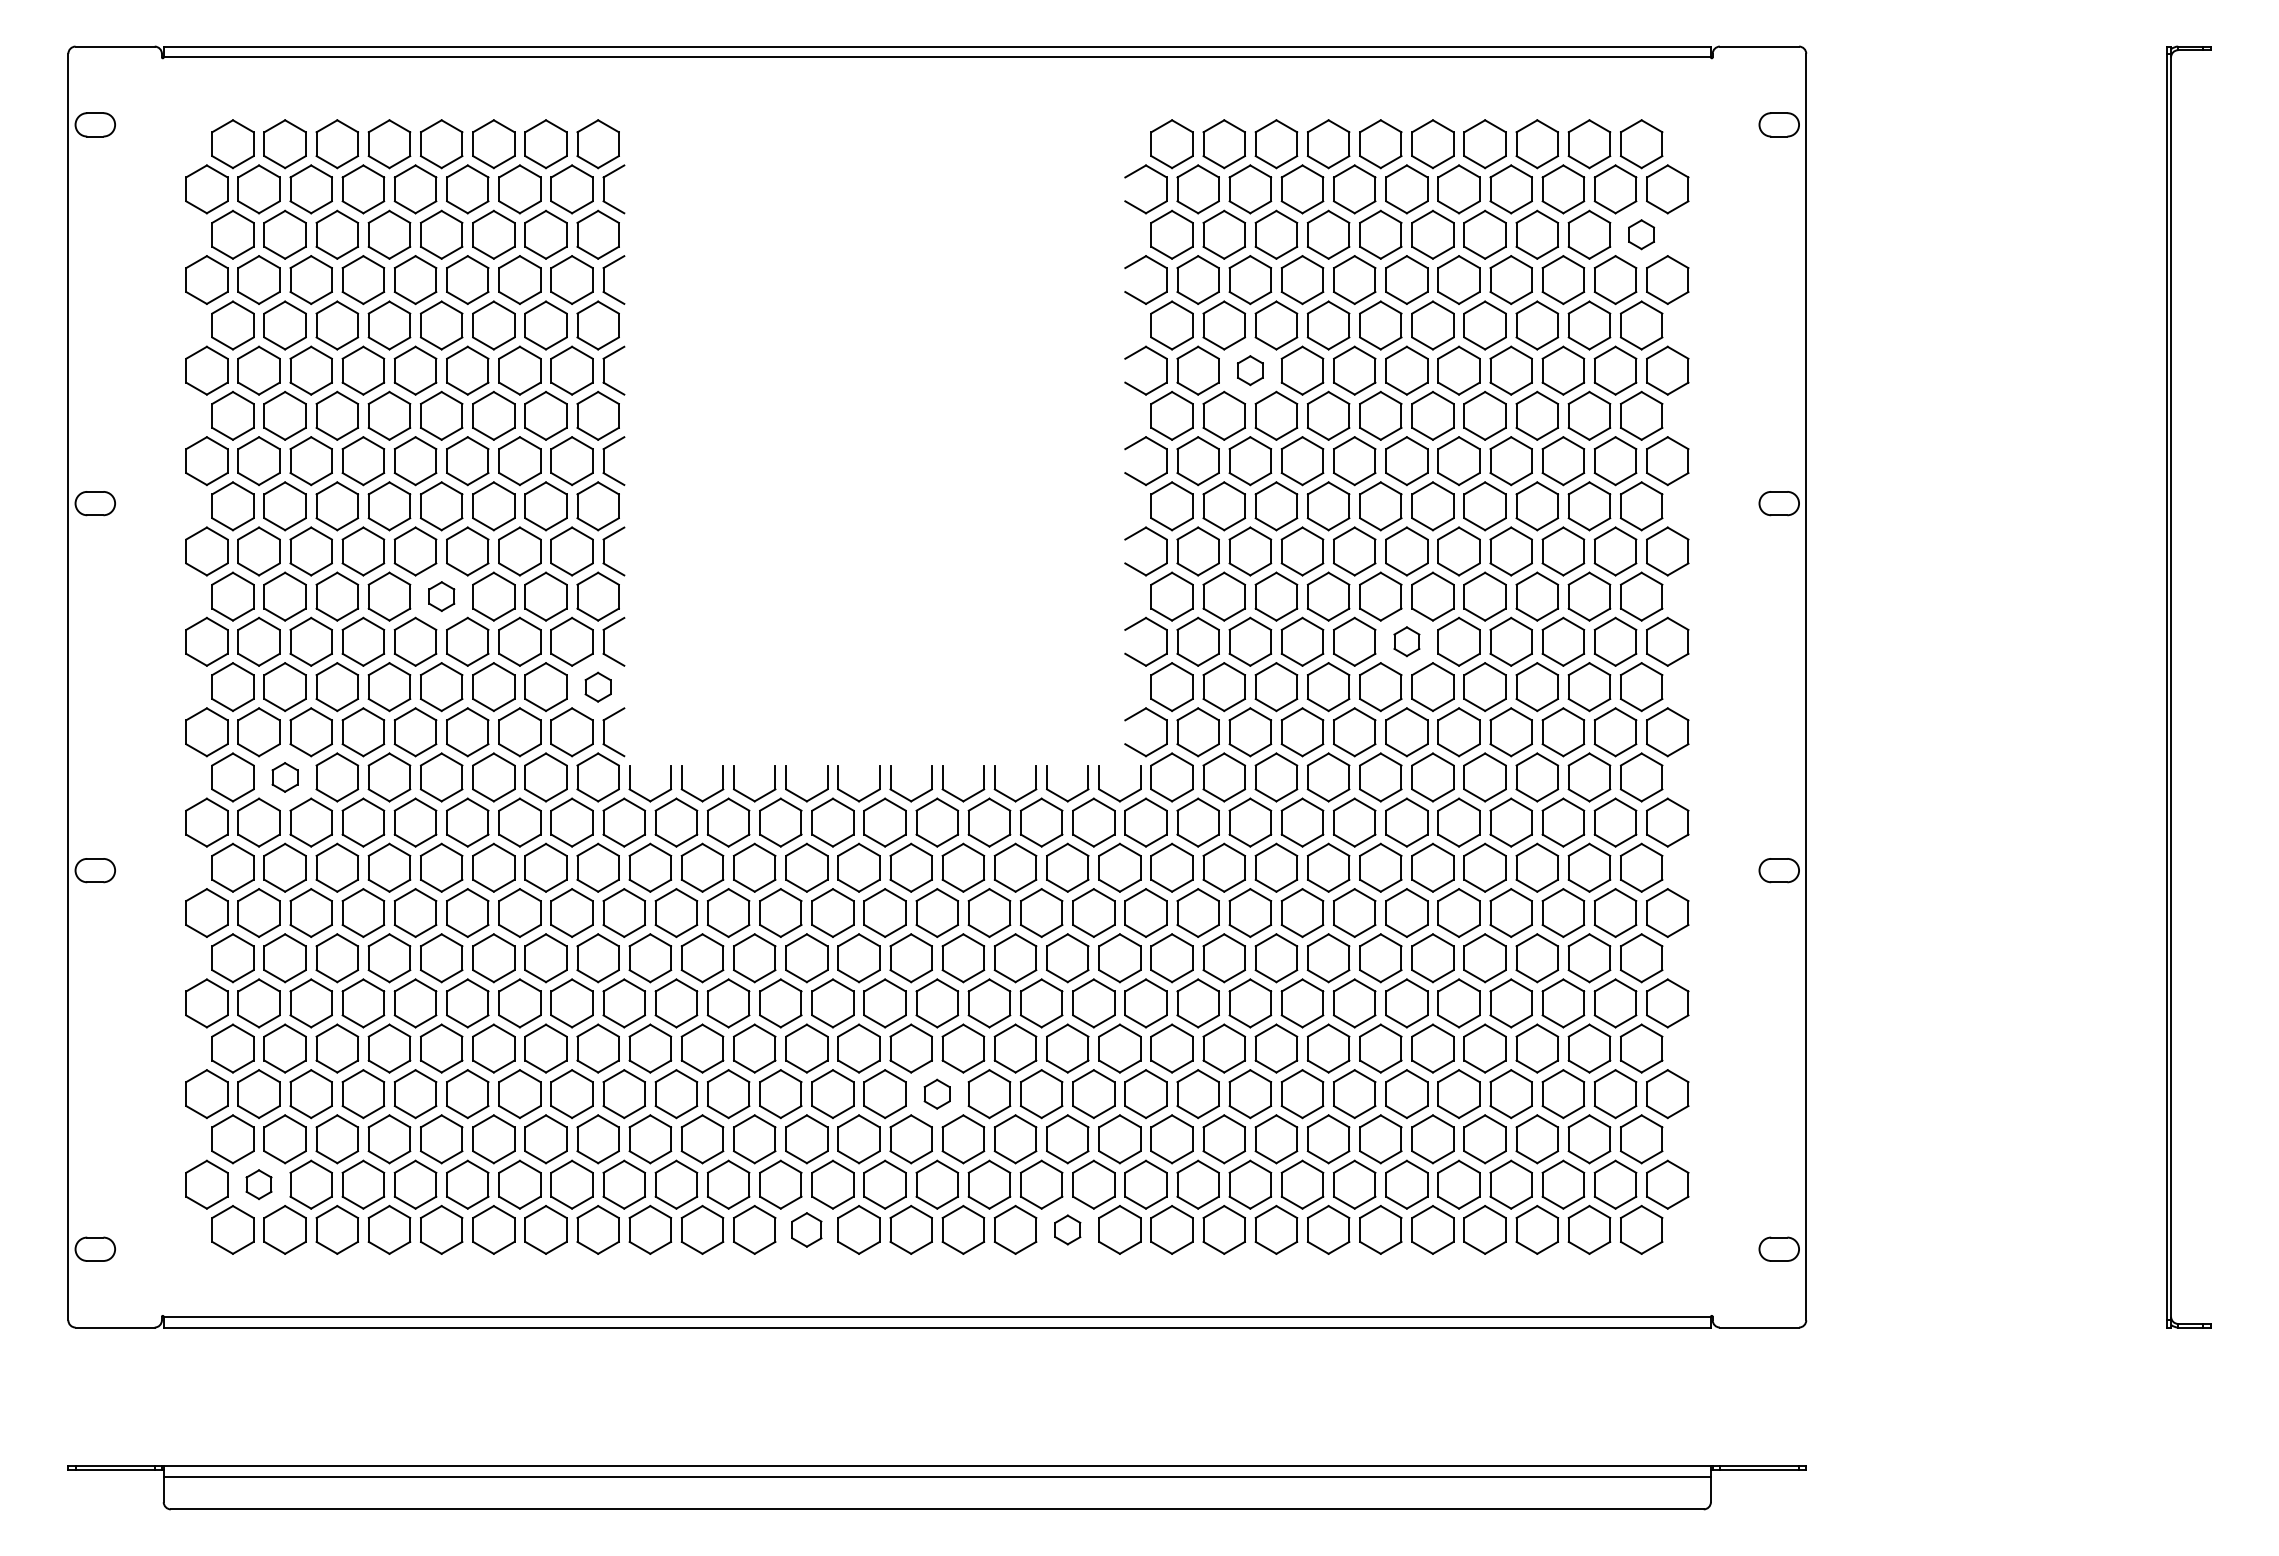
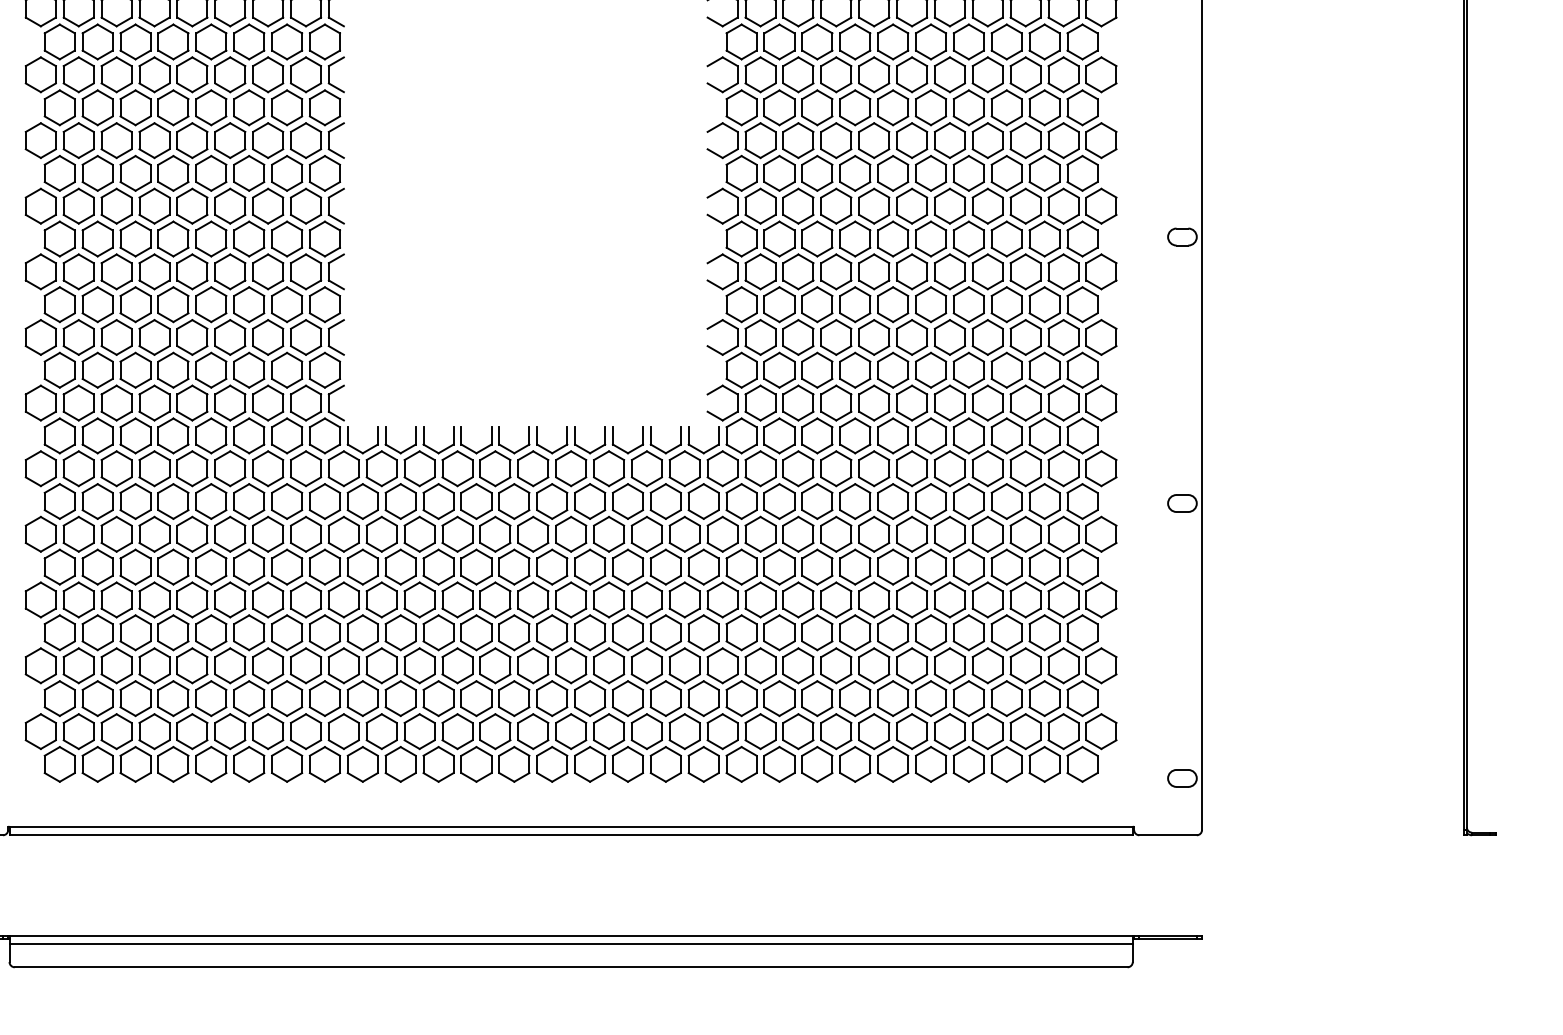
part: (1641, 234) -> (1082, 41), size x1.67
part: (1250, 370) -> (798, 140), size x1.67
part: (441, 596) -> (211, 304), size x1.67
part: (1406, 641) -> (911, 337), size x1.67
part: (597, 687) -> (324, 370), size x1.67
part: (284, 777) -> (97, 435), size x1.67
part: (936, 1094) -> (570, 666), size x1.67
part: (258, 1184) -> (78, 731), size x1.67
part: (806, 1229) -> (476, 764), size x1.43
part: (1067, 1229) -> (665, 764), size x1.67

